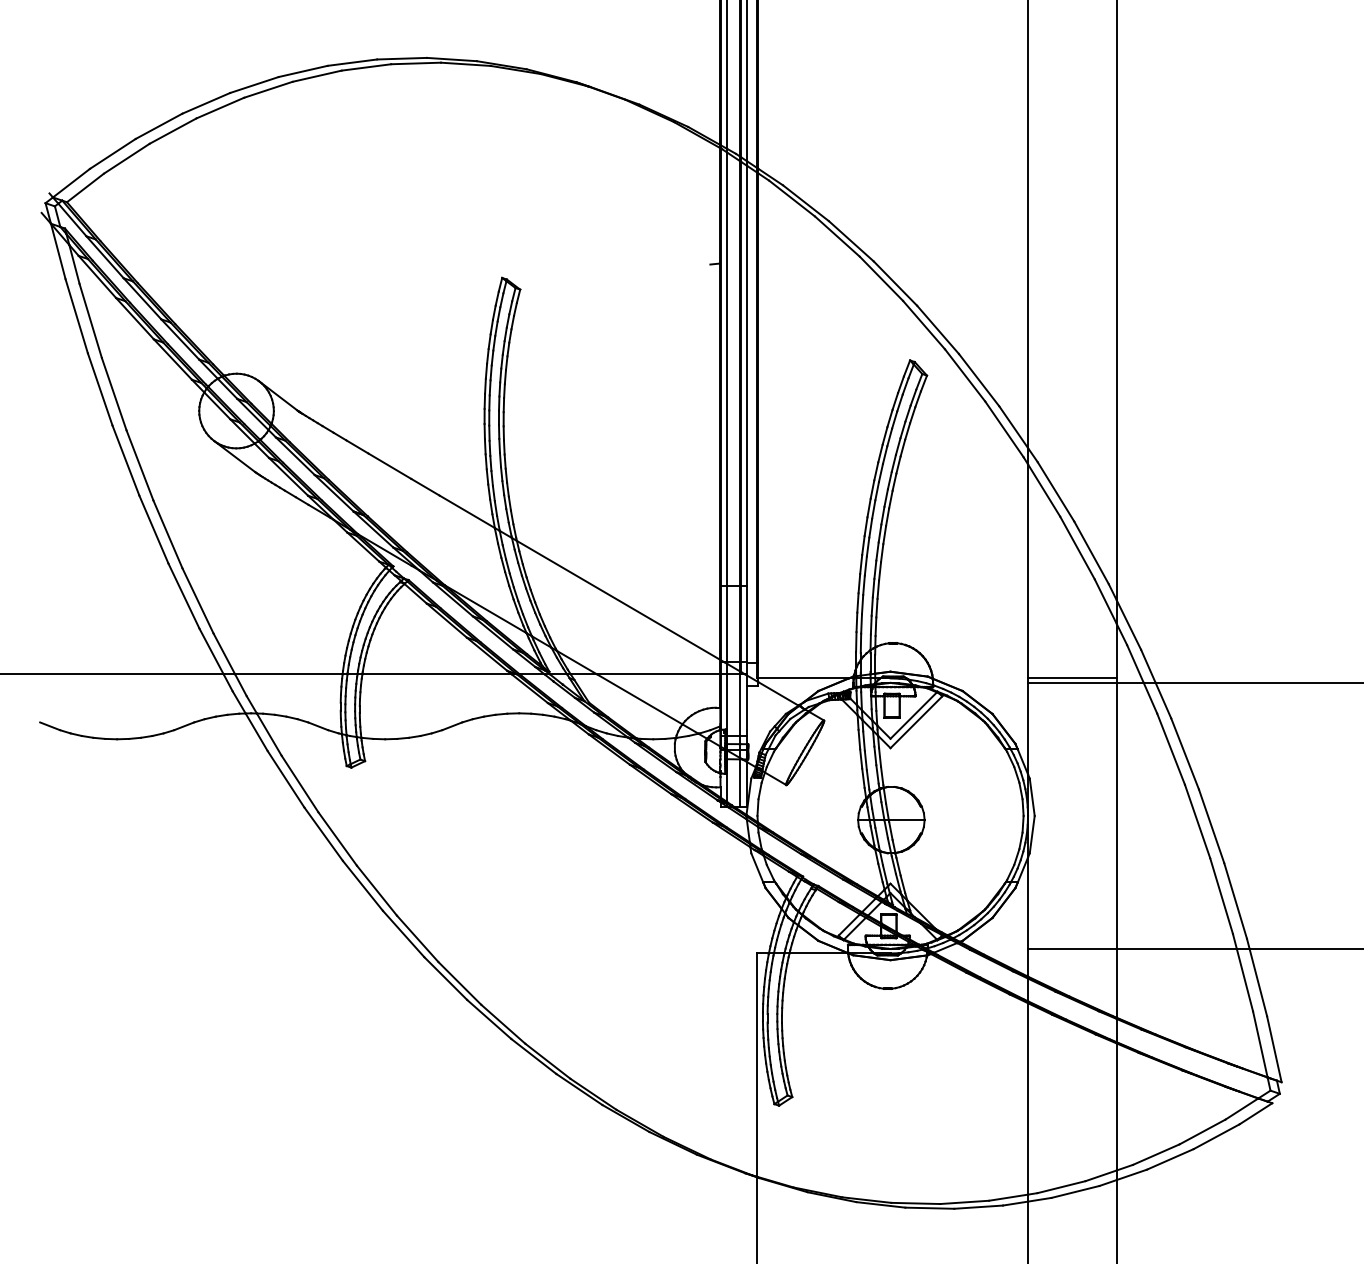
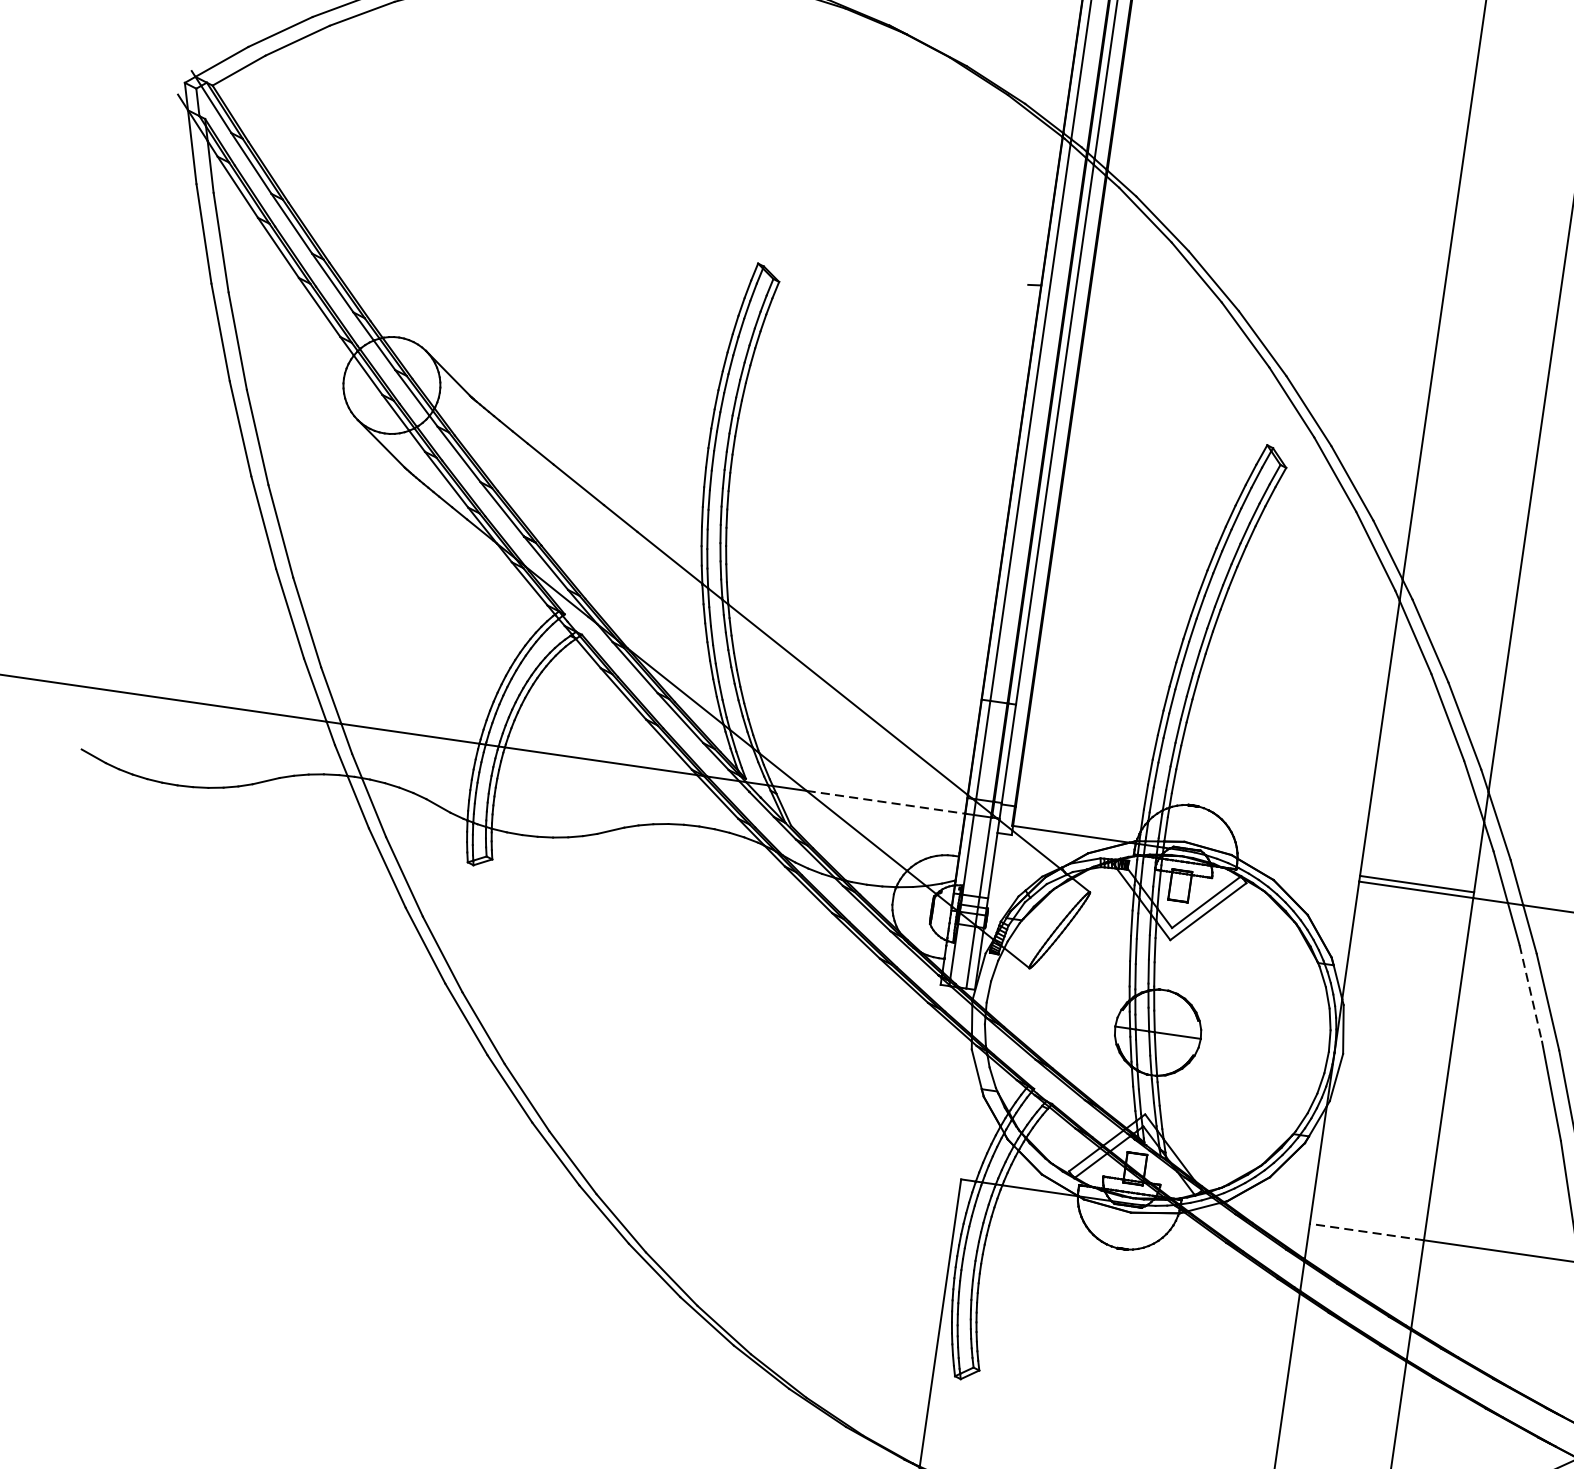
line: (658, 674) -> (885, 802), solid -> dashed
line: (1171, 749) -> (1531, 993), solid -> dashed
line: (1071, 949) -> (1365, 1232), solid -> dashed

